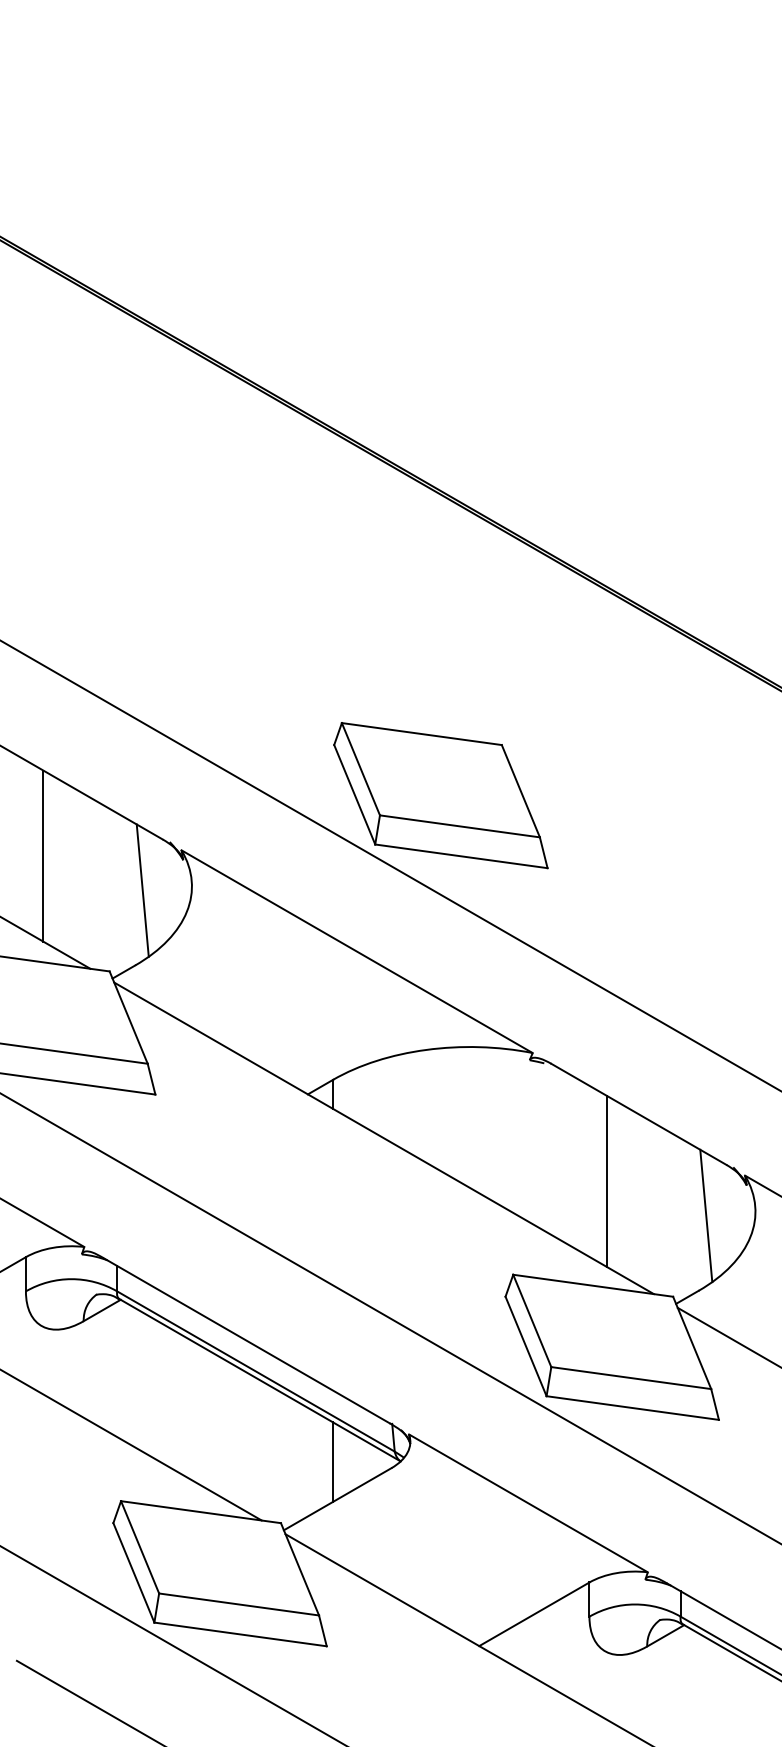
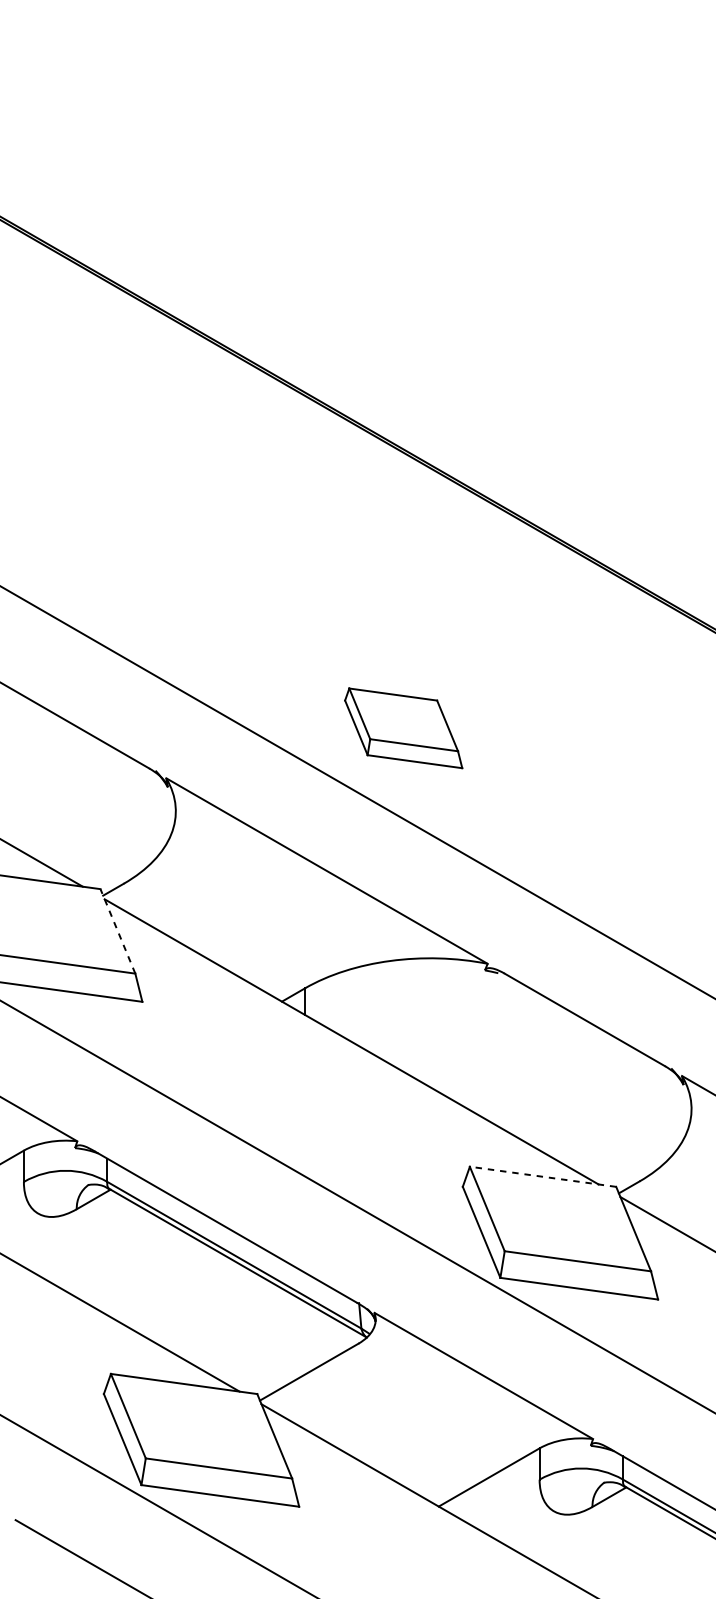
part: (440, 795) -> (403, 728), size x0.6
line: (43, 855) -> (39, 783), removed
line: (142, 890) -> (130, 815), removed
line: (128, 1017) -> (117, 931), solid -> dashed
line: (606, 1181) -> (555, 1081), removed
line: (706, 1215) -> (646, 1112), removed
line: (593, 1285) -> (543, 1176), solid -> dashed
line: (333, 1461) -> (305, 1337), removed

